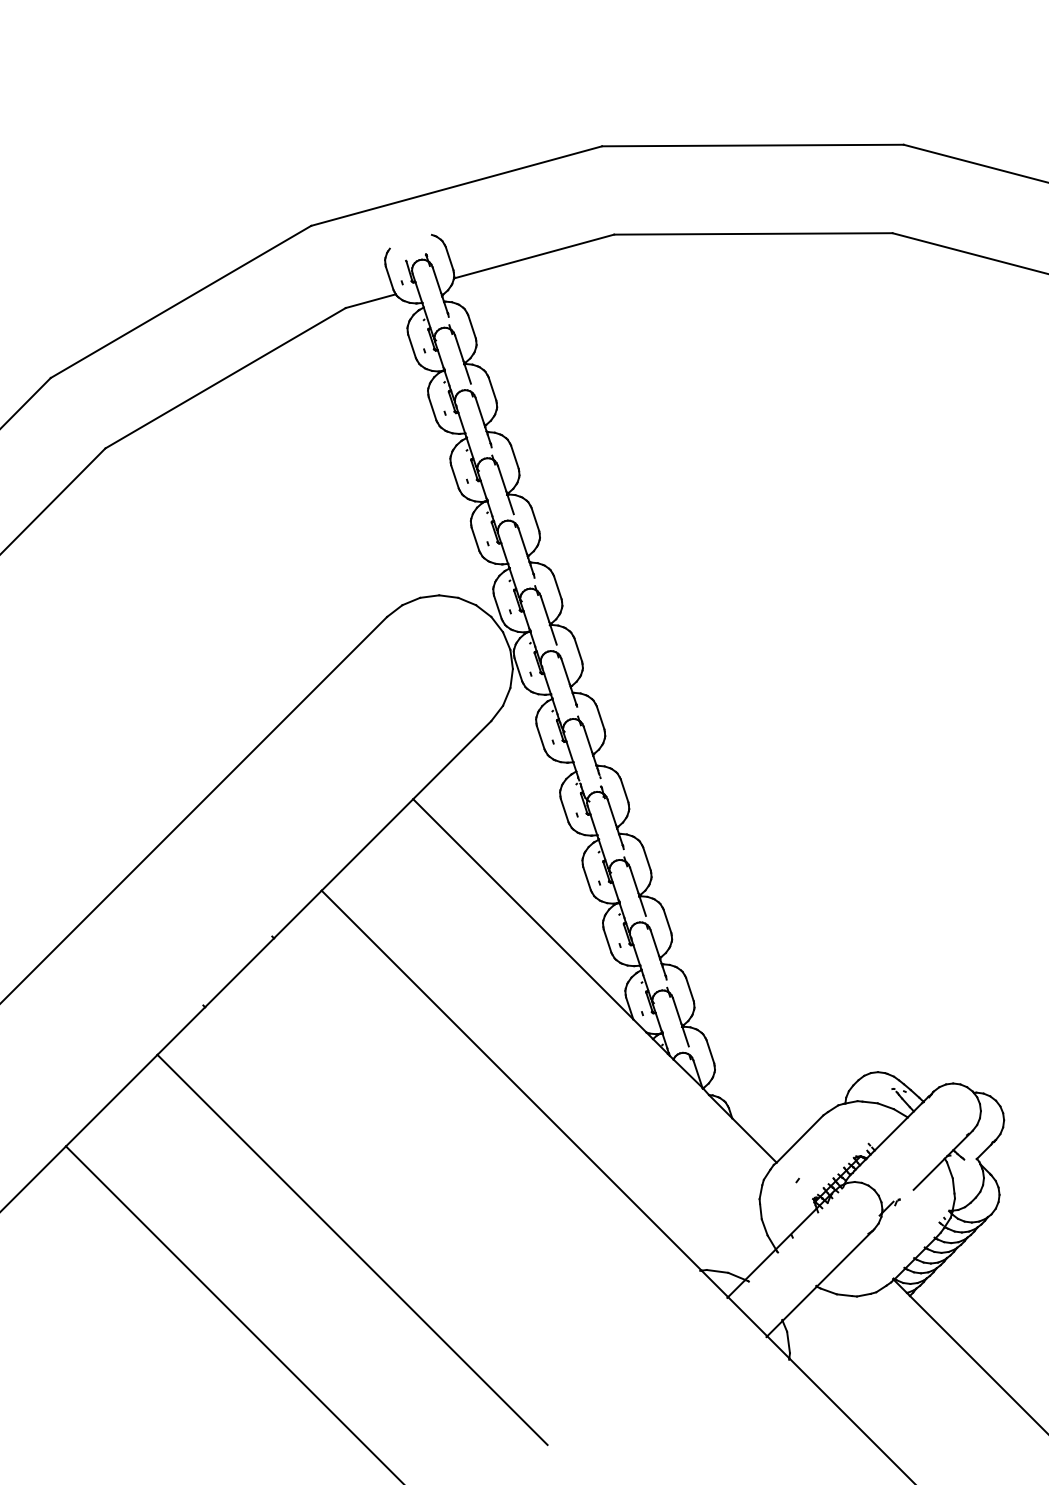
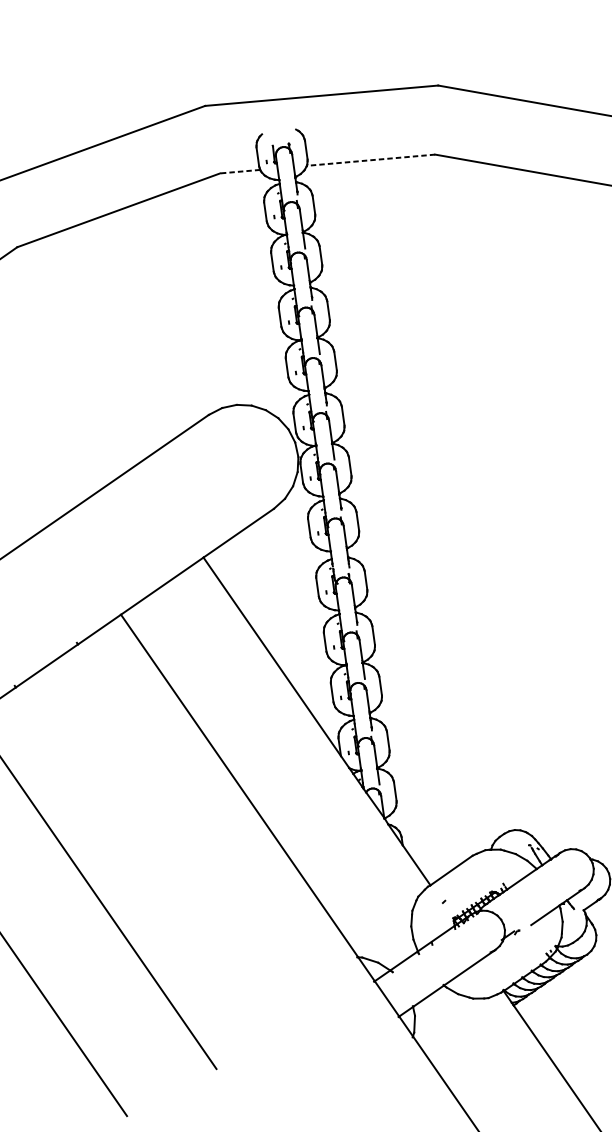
line: (533, 256) -> (370, 160), solid -> dashed
line: (370, 301) -> (239, 171), solid -> dashed

